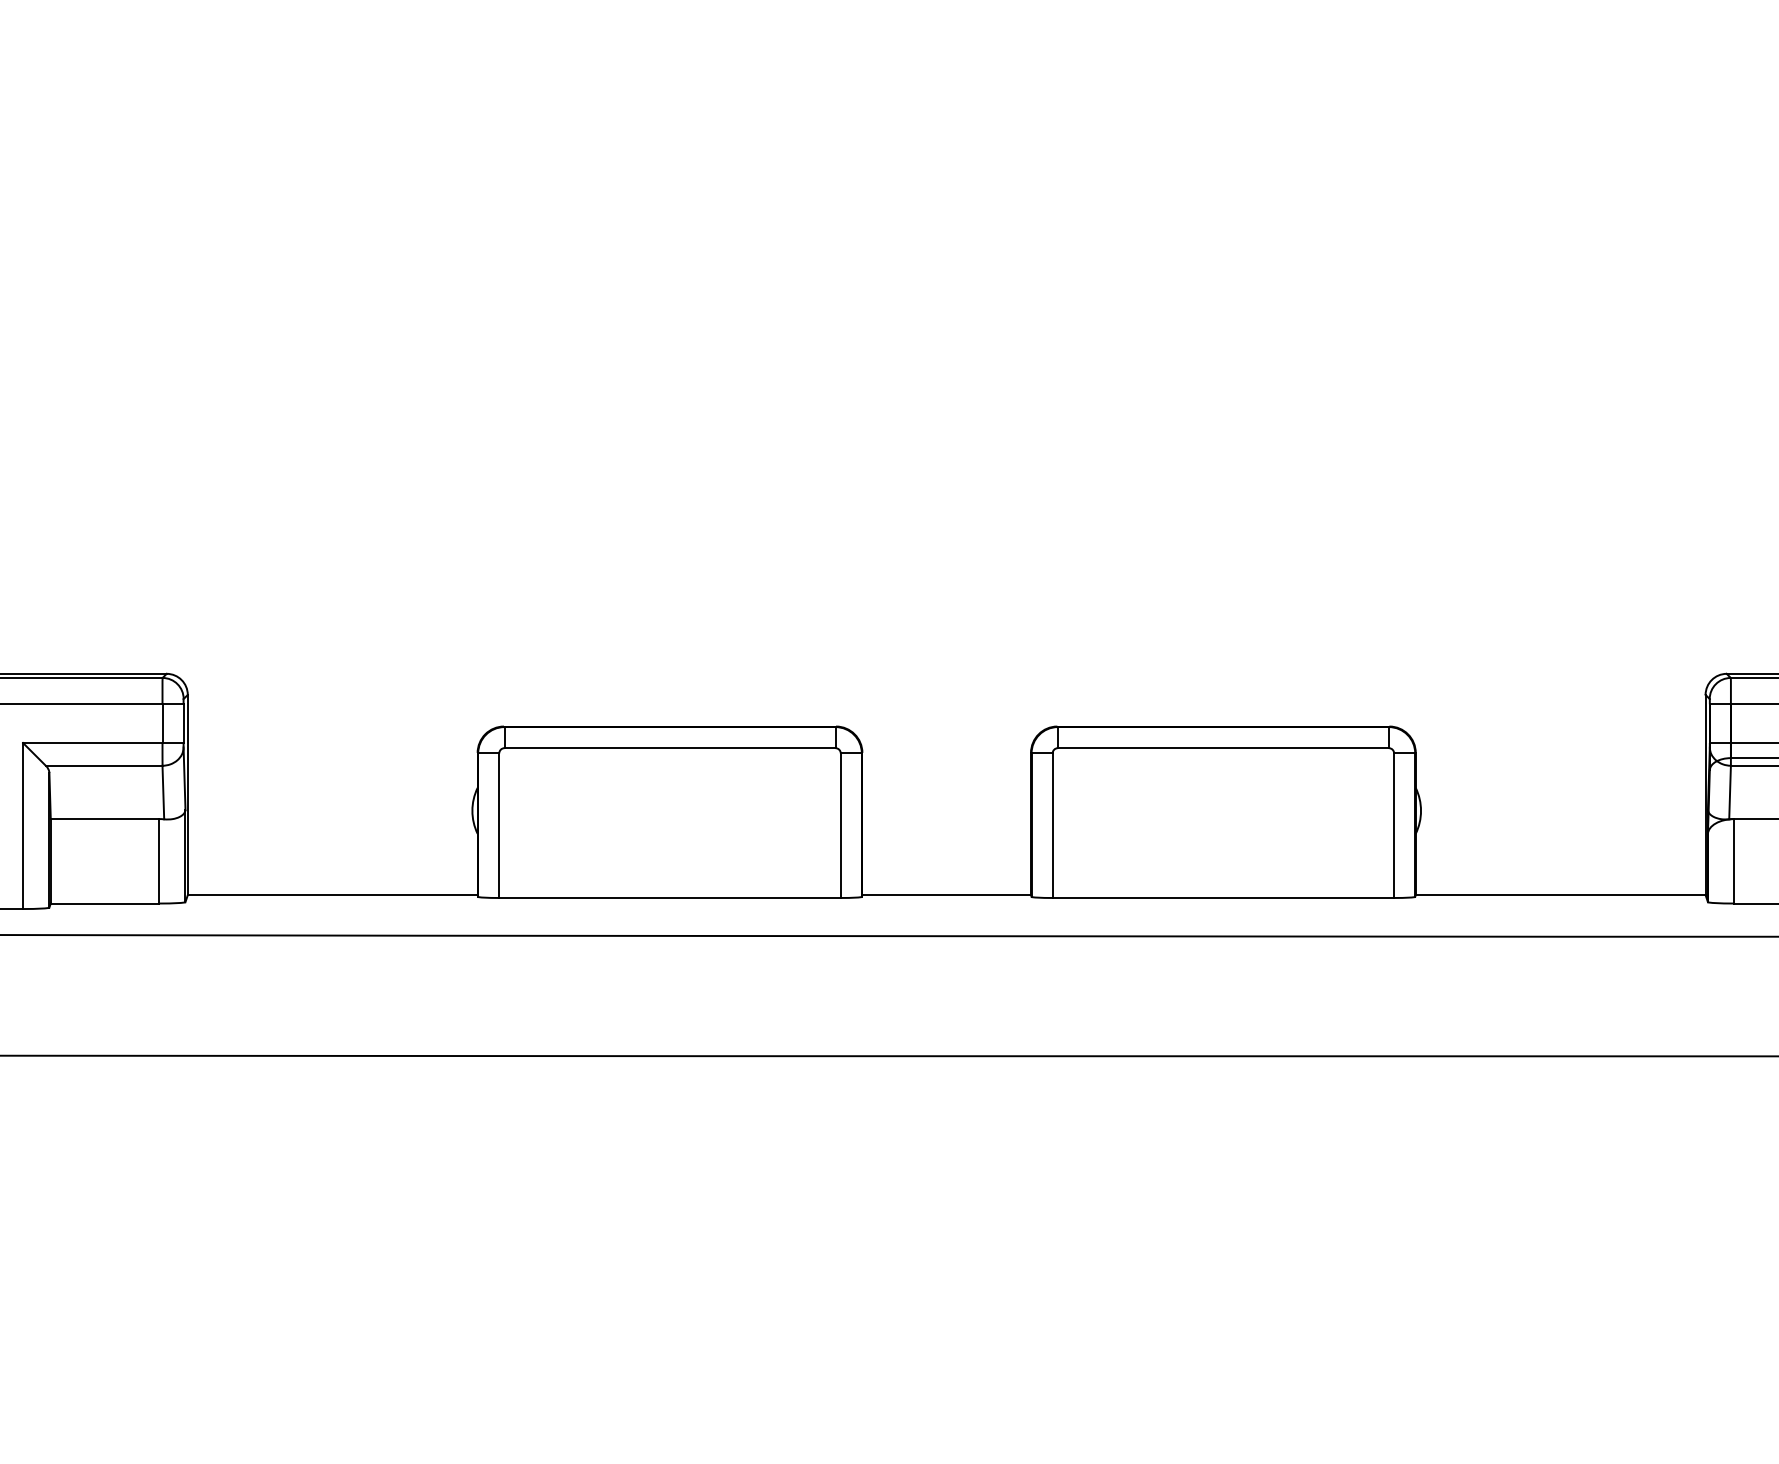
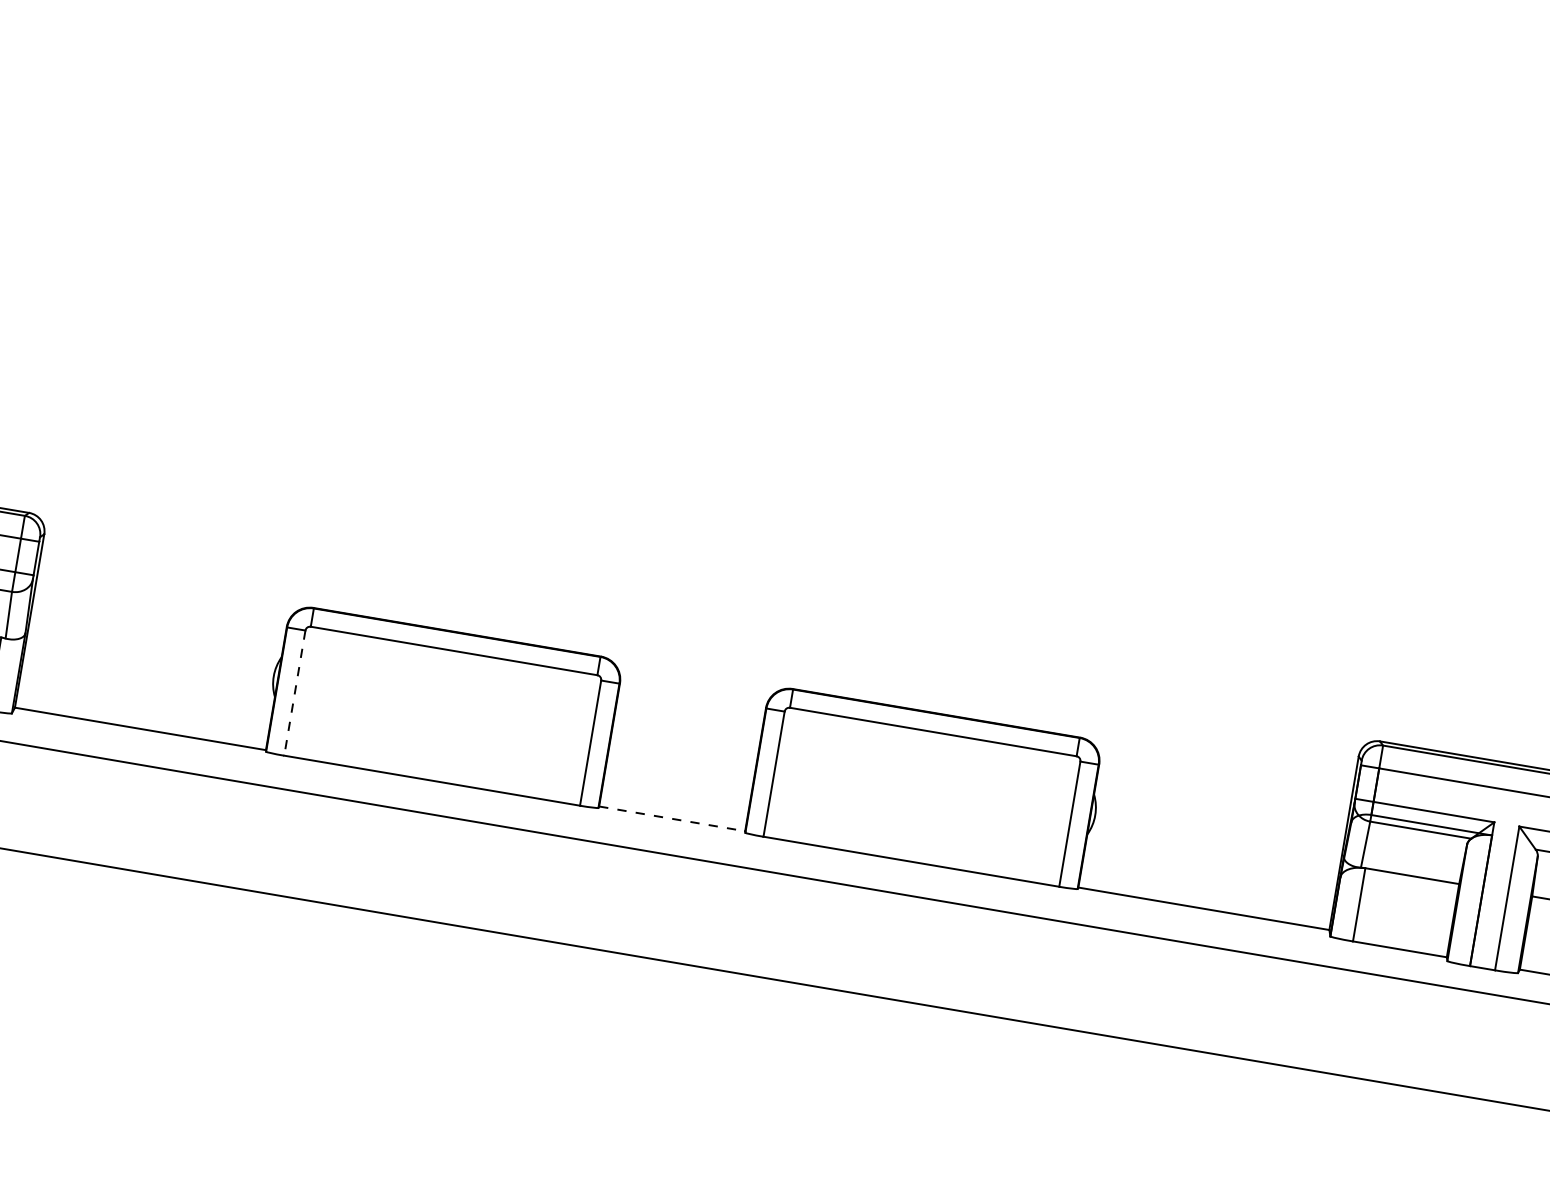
line: (499, 826) -> (294, 693), solid -> dashed
line: (947, 895) -> (672, 819), solid -> dashed

